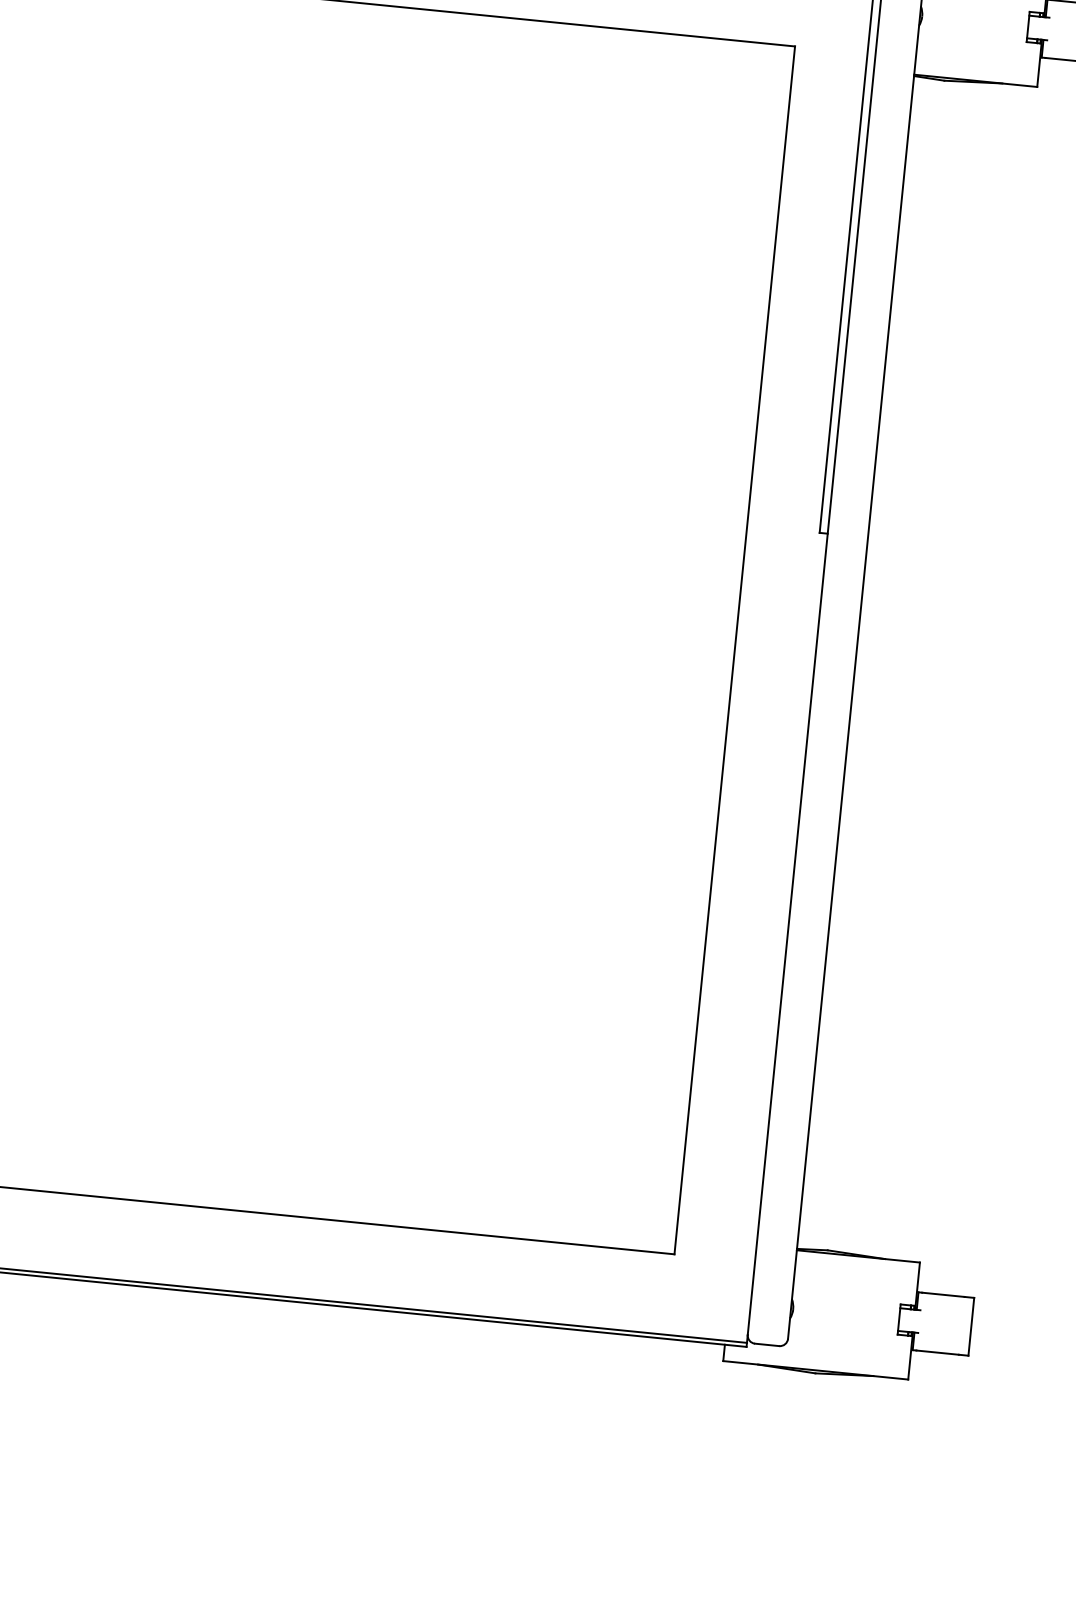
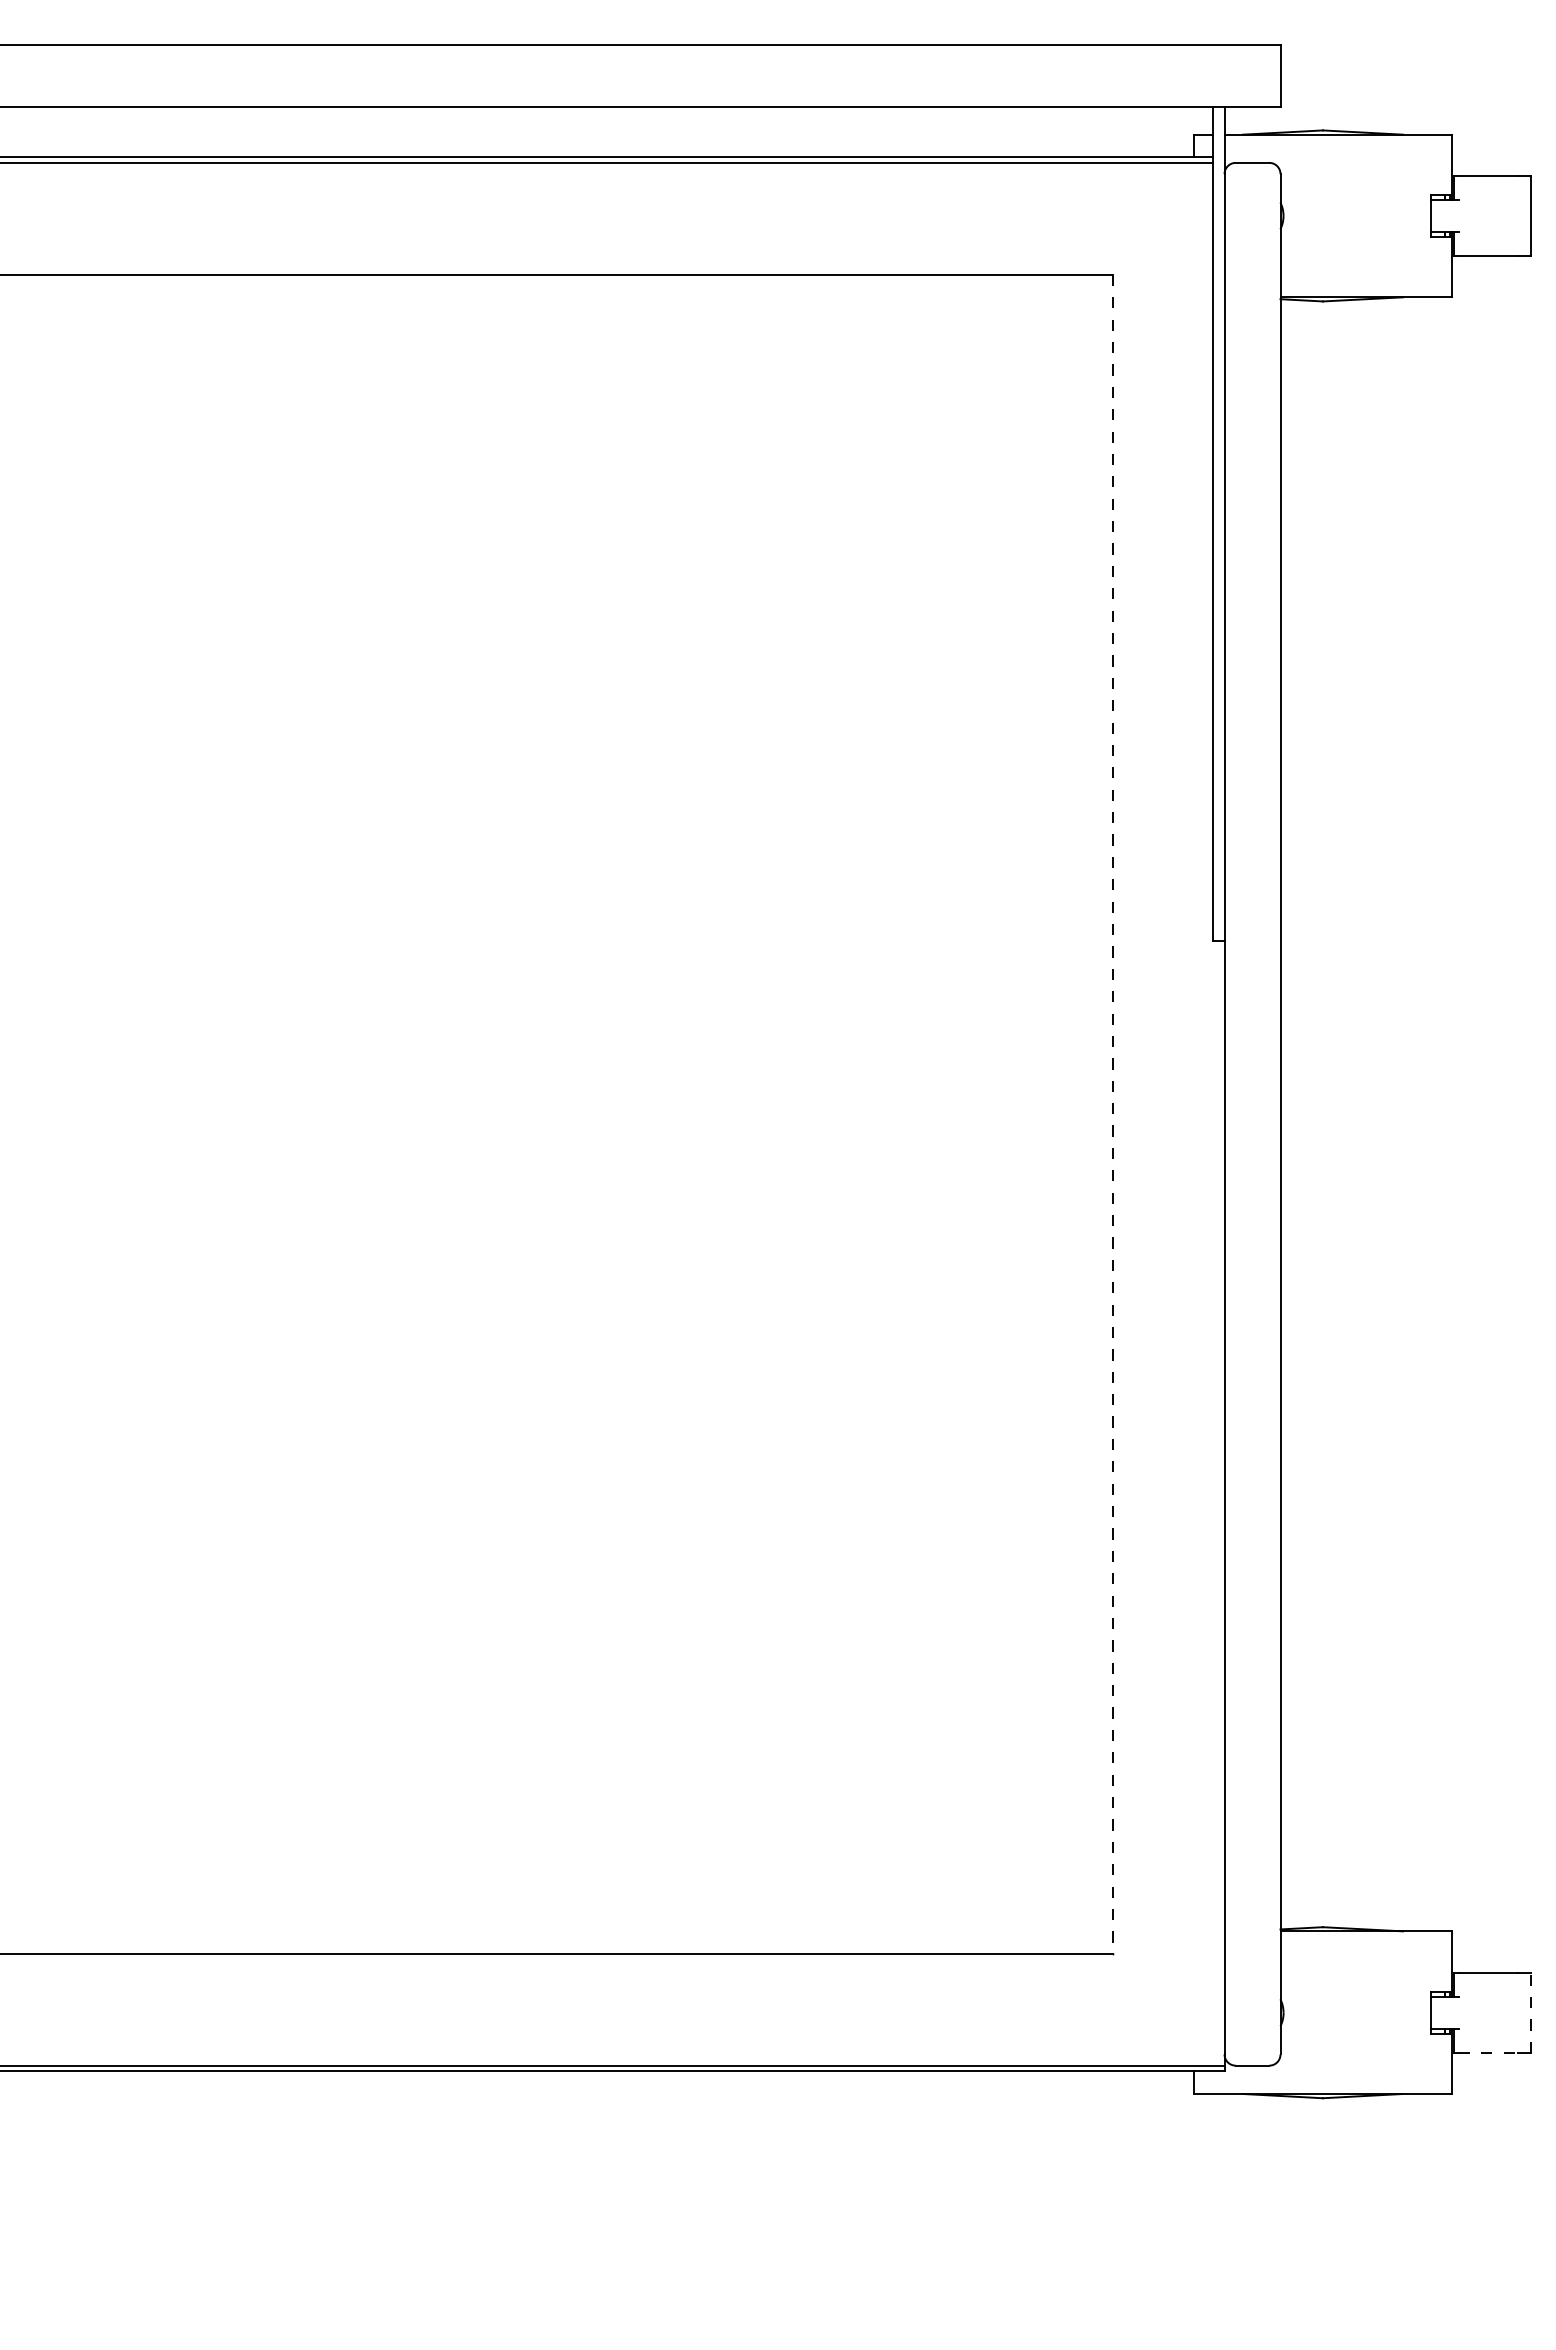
line: (734, 650) -> (1112, 1114), solid -> dashed
line: (971, 1326) -> (1531, 2012), solid -> dashed
line: (937, 1352) -> (1488, 2052), solid -> dashed

